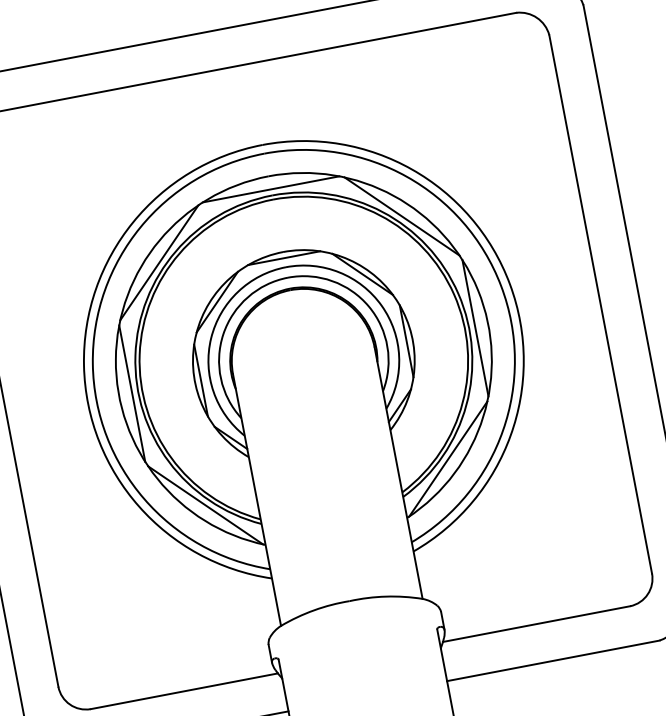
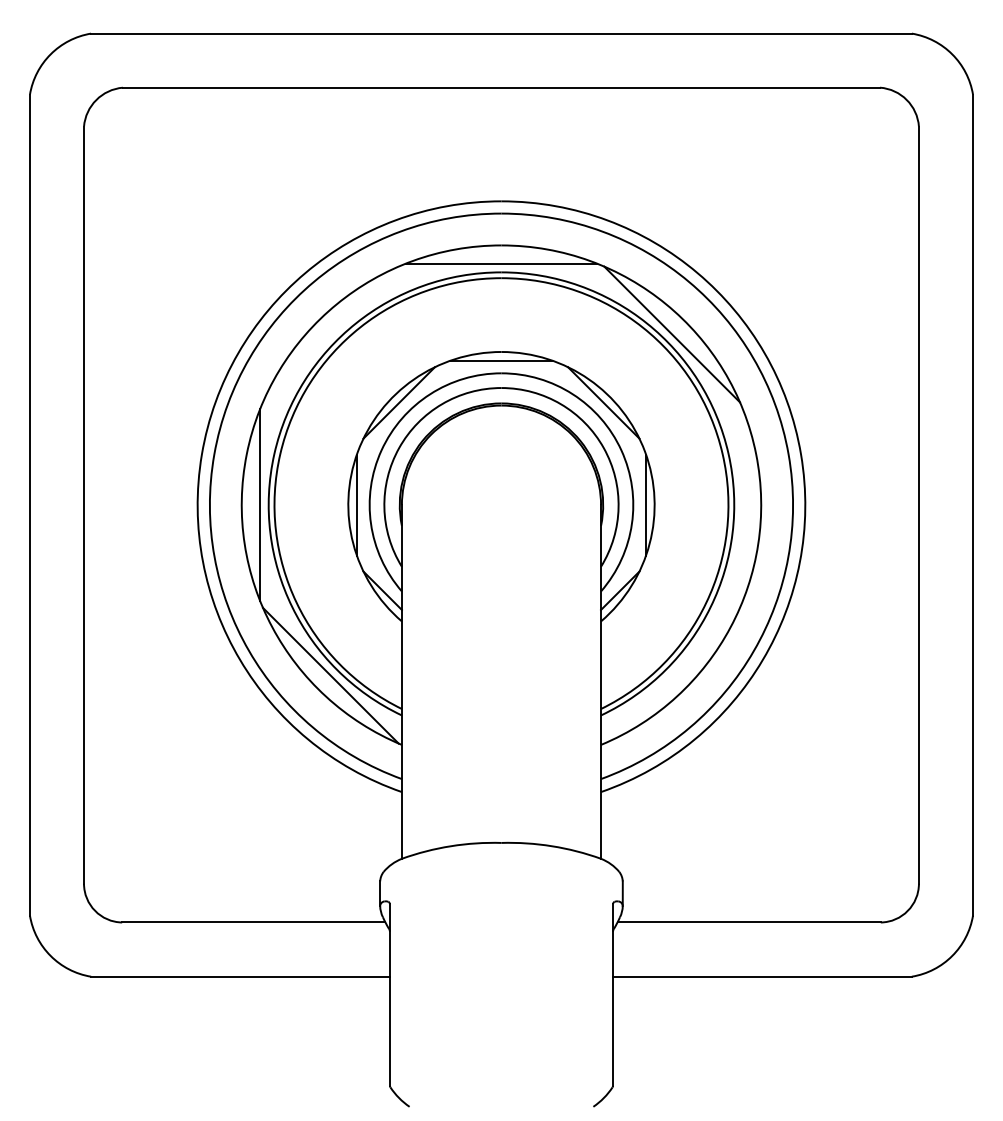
line: (159, 262) -> (330, 334), removed
line: (475, 328) -> (742, 505), removed
line: (447, 459) -> (671, 675), removed

